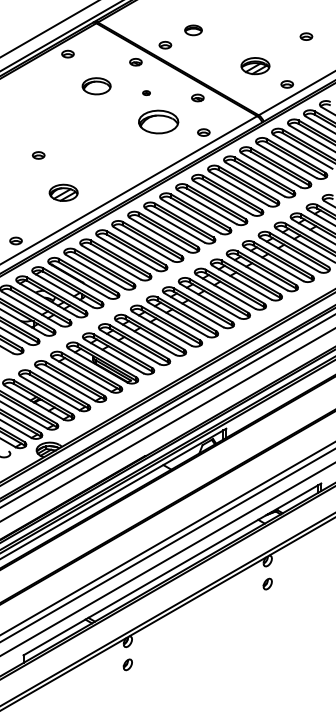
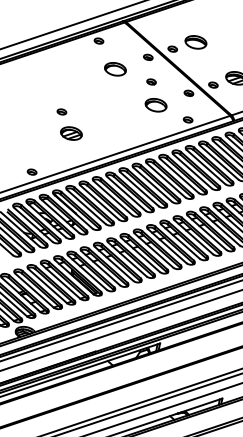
part: (193, 30) -> (195, 42), size x1.67
part: (226, 80) -> (212, 84), added
part: (146, 92) -> (151, 81), size x1.67
part: (158, 121) -> (156, 104), size x0.71
part: (63, 192) -> (71, 133), moved

